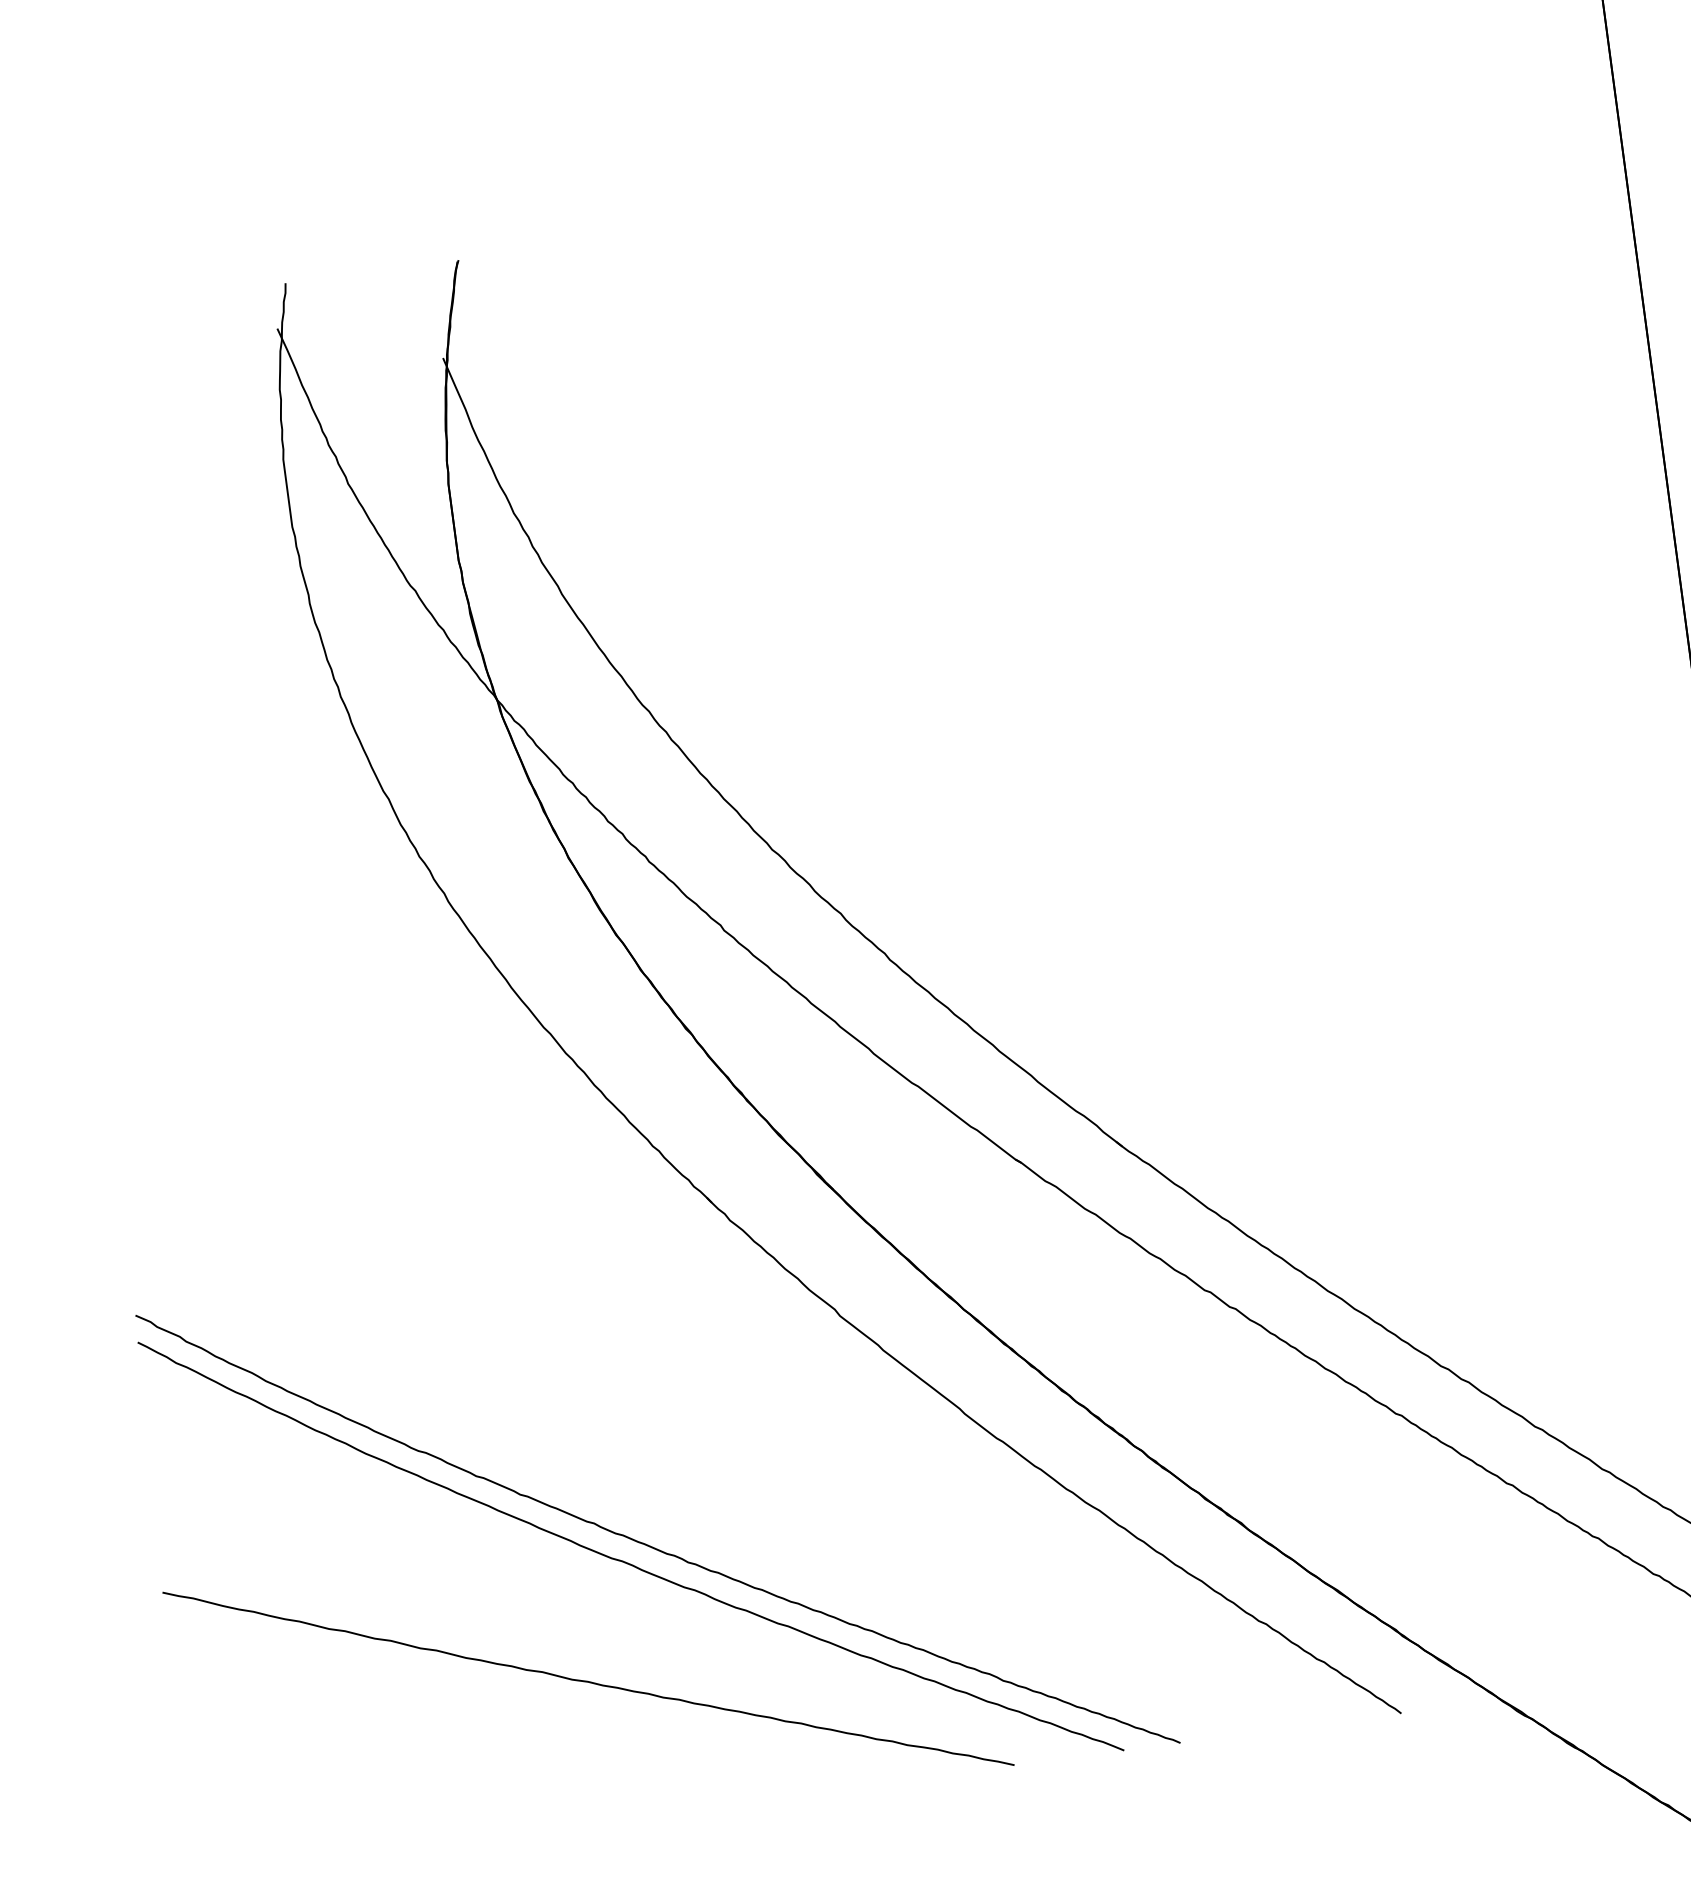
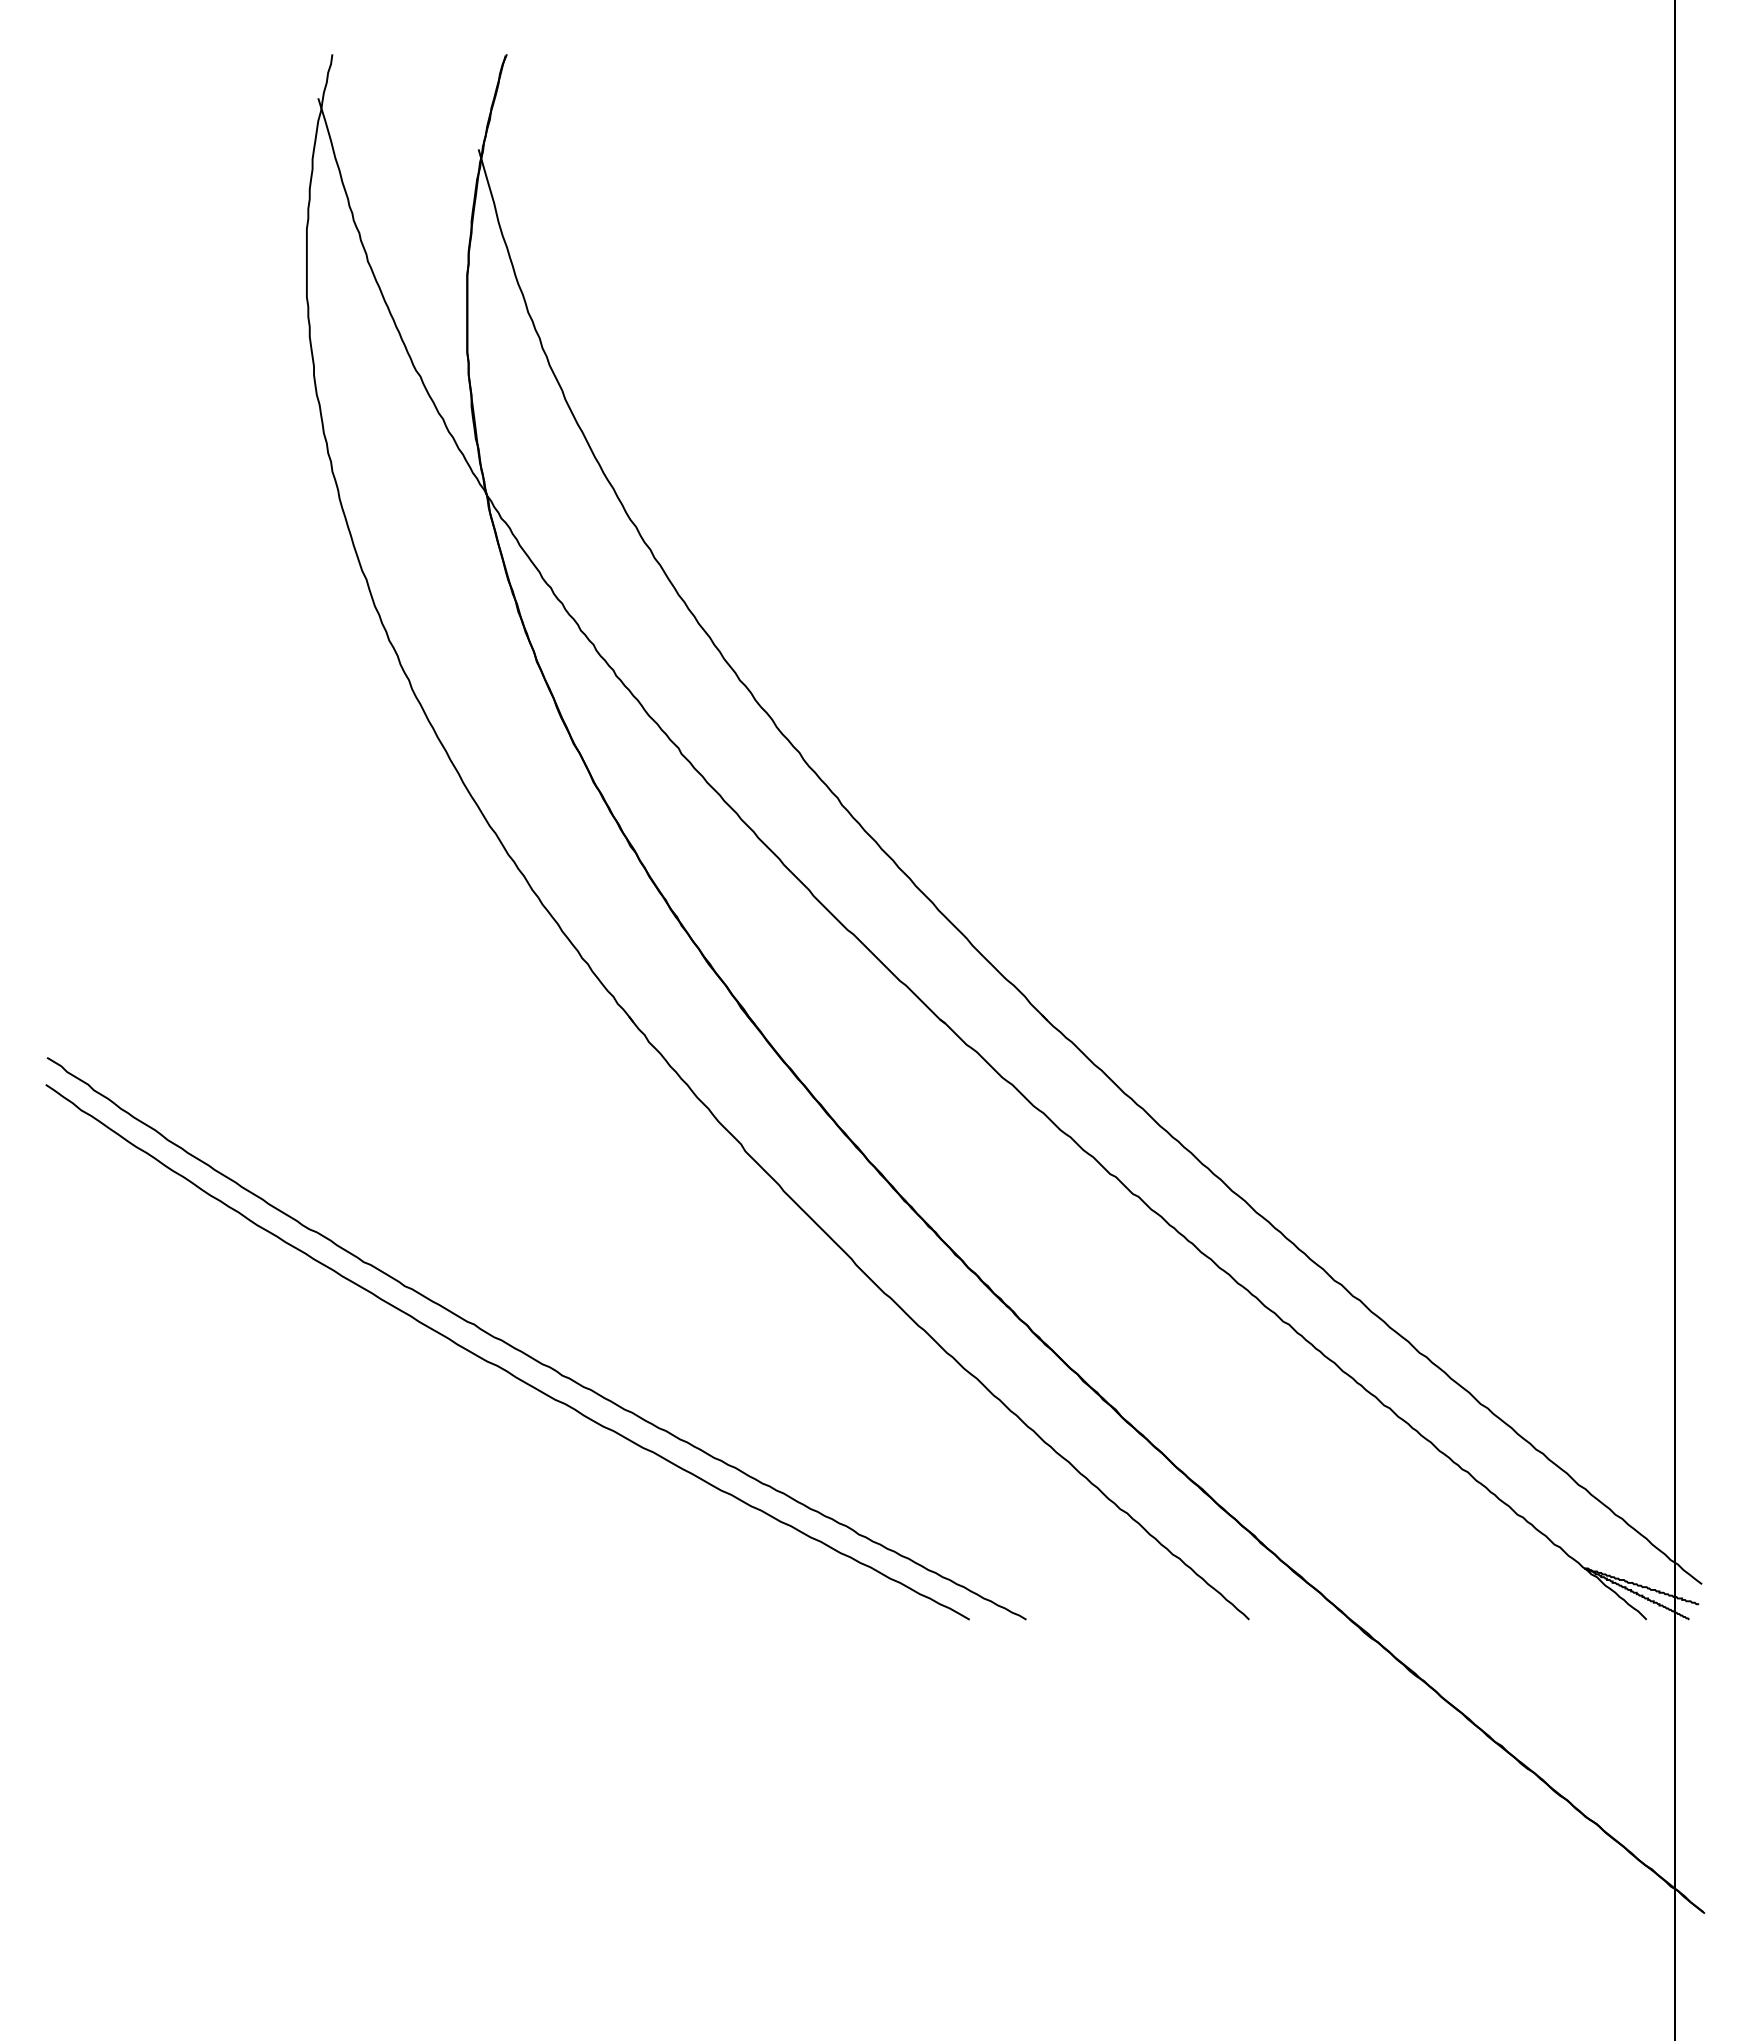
curve: (588, 1680) -> (447, 1479), removed

